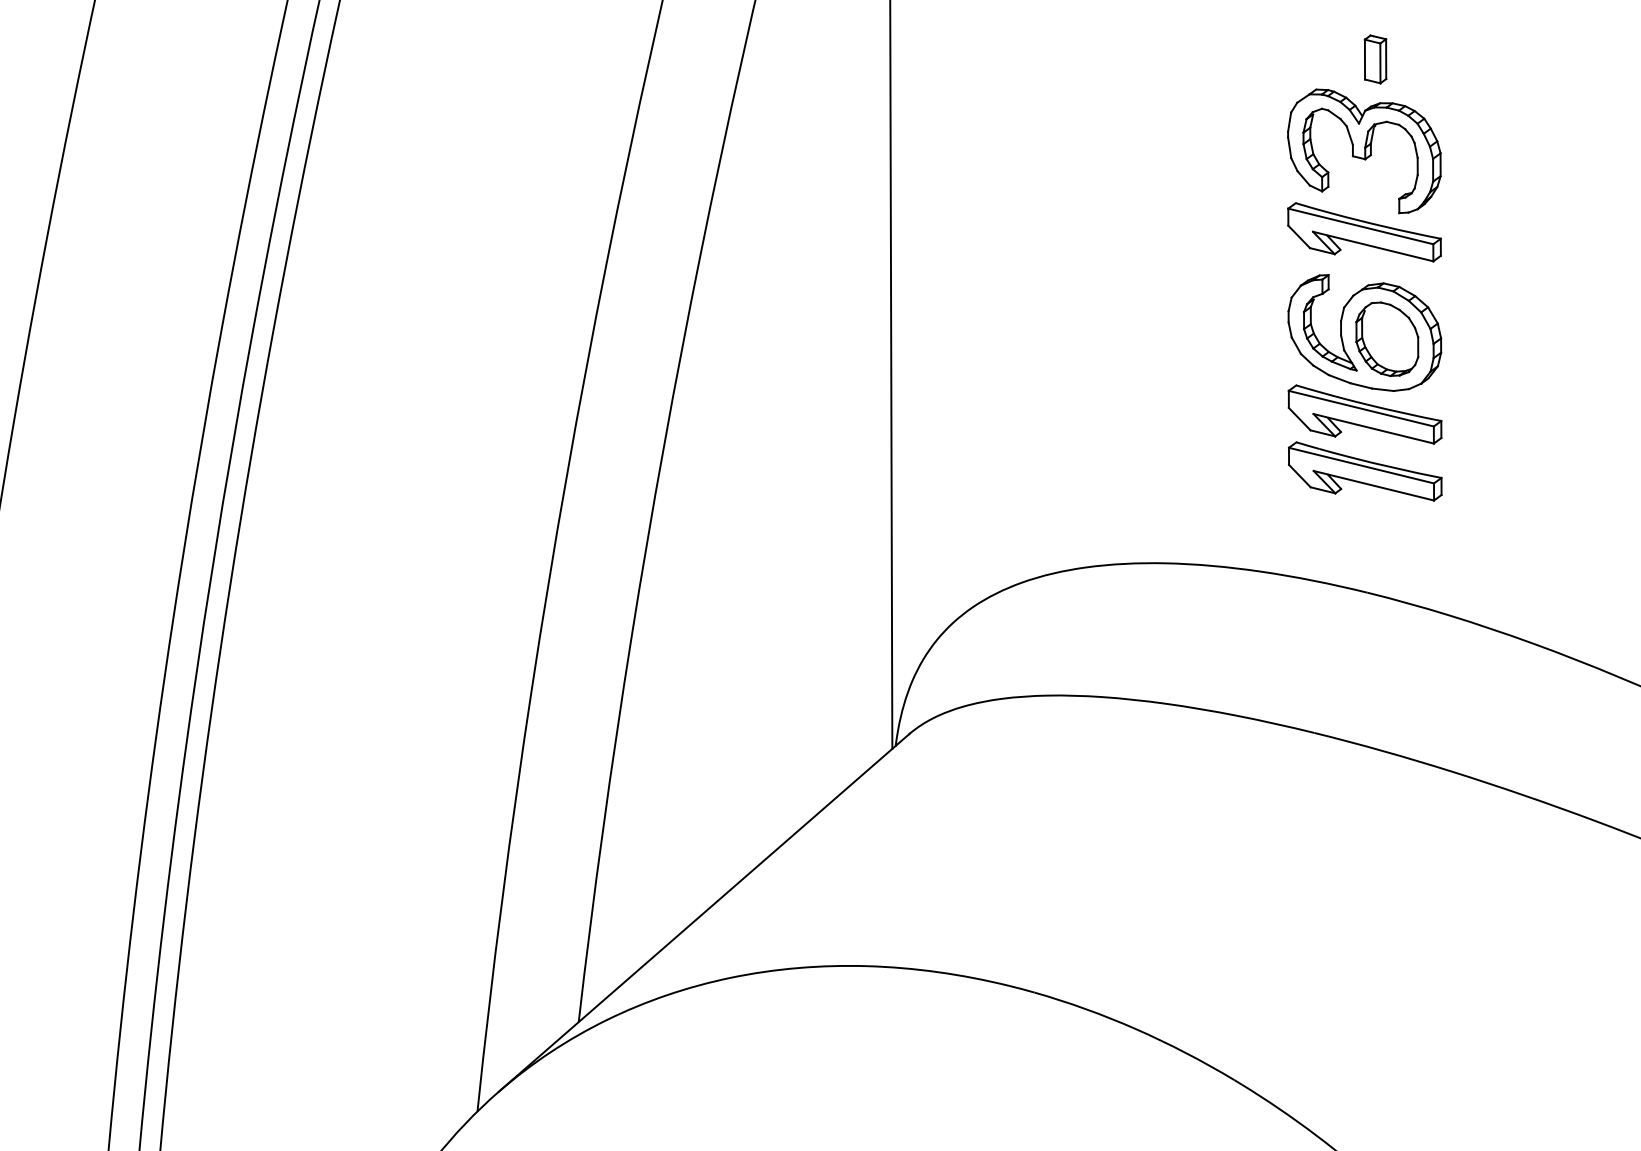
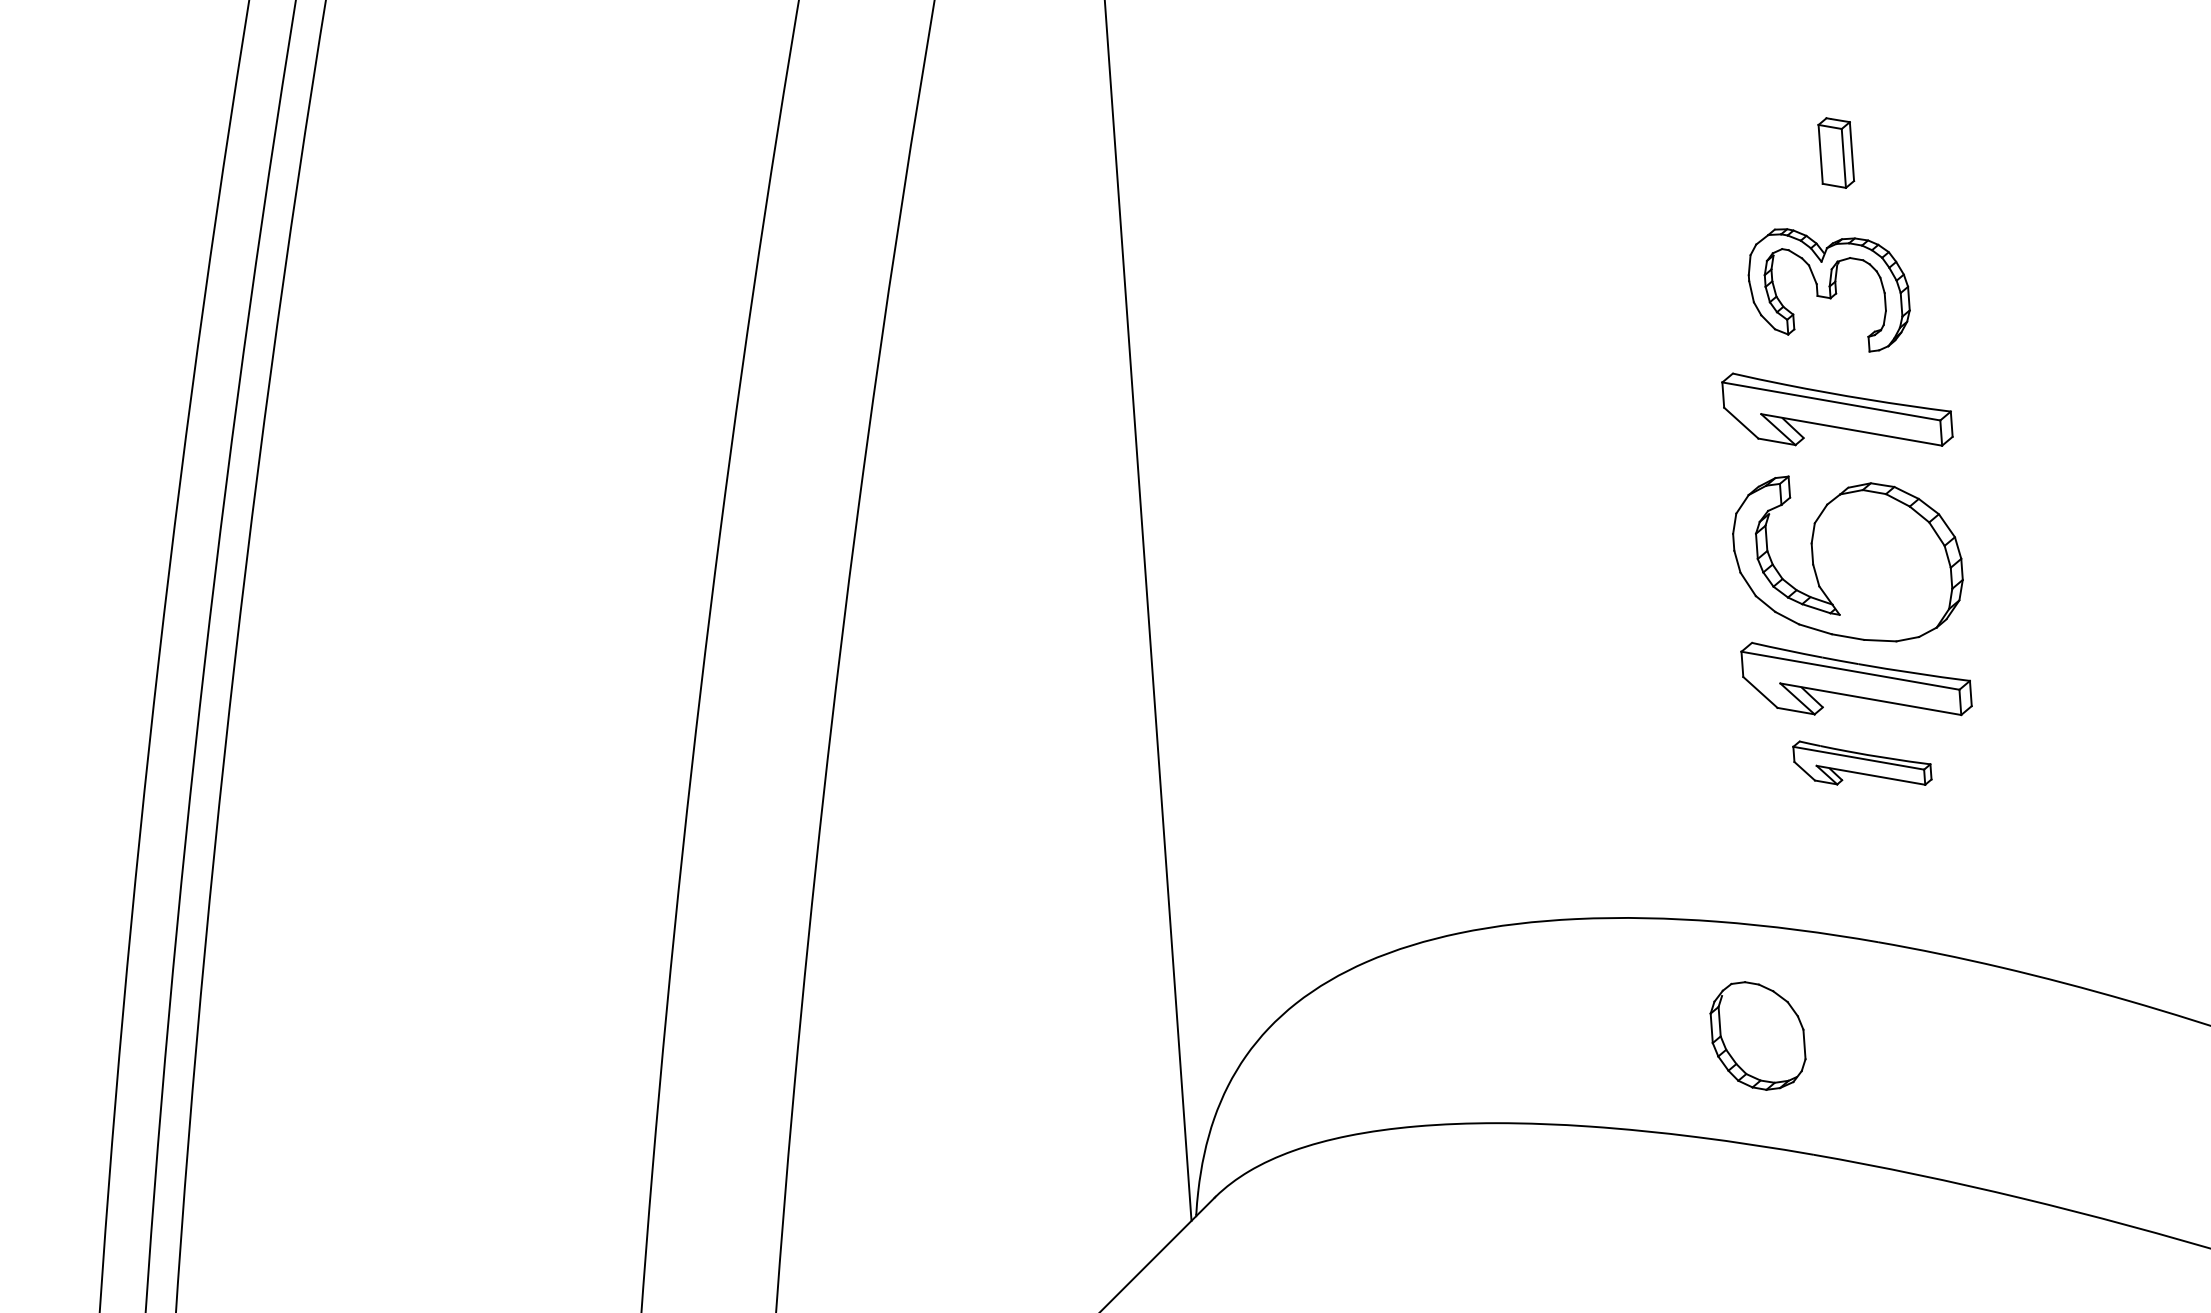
part: (1364, 151) -> (1829, 290), size x0.7
part: (1387, 339) -> (1758, 1036), moved
part: (1364, 471) -> (1861, 763), size x0.6

